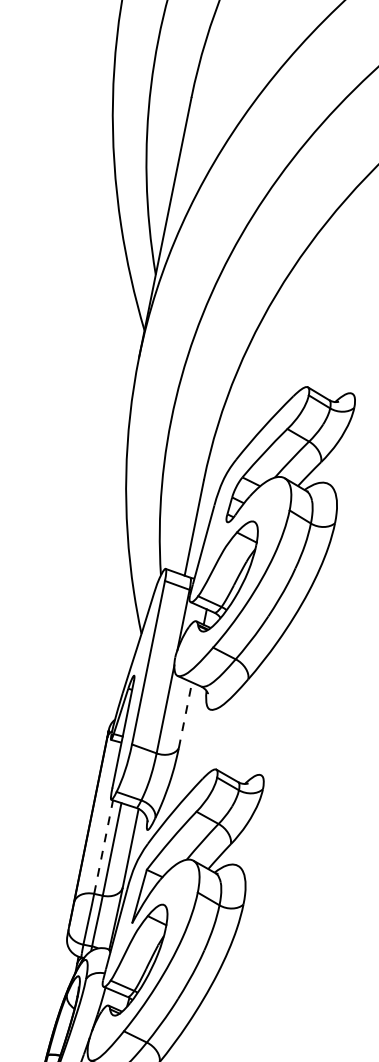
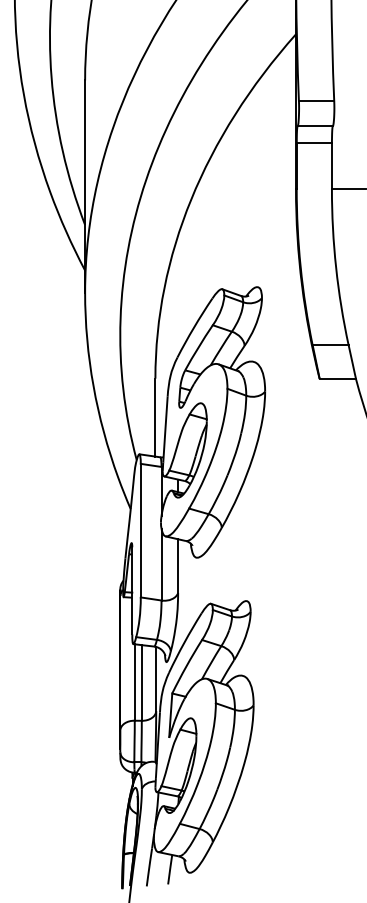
line: (185, 715) -> (178, 566), dashed -> solid
line: (103, 845) -> (134, 681), dashed -> solid

